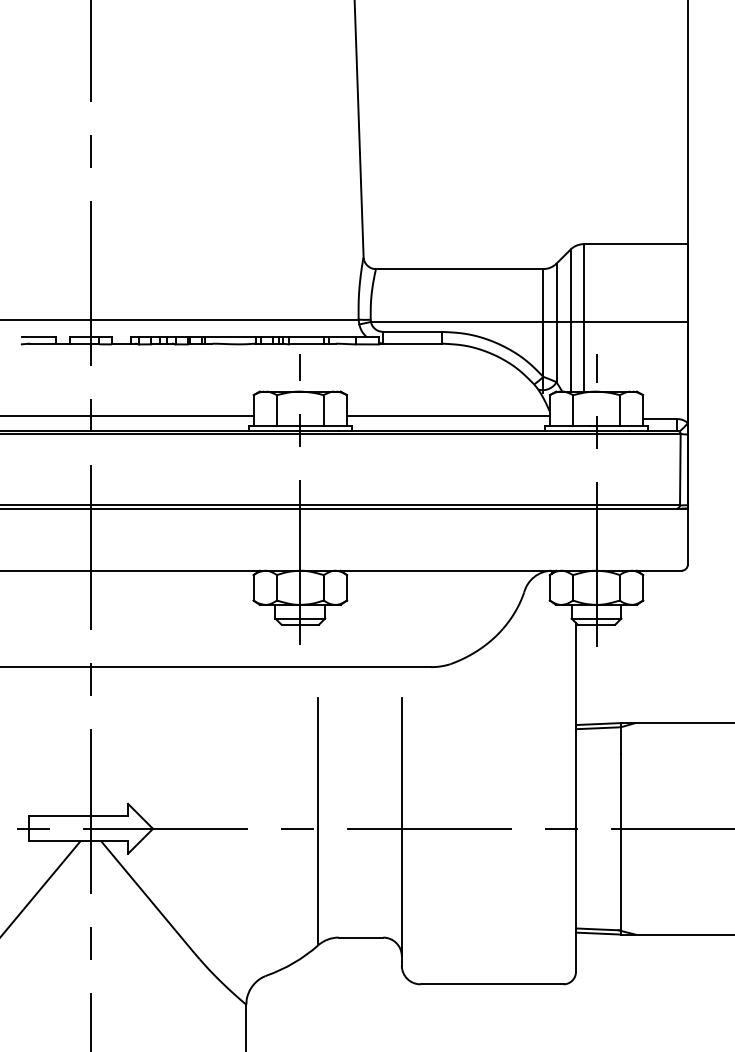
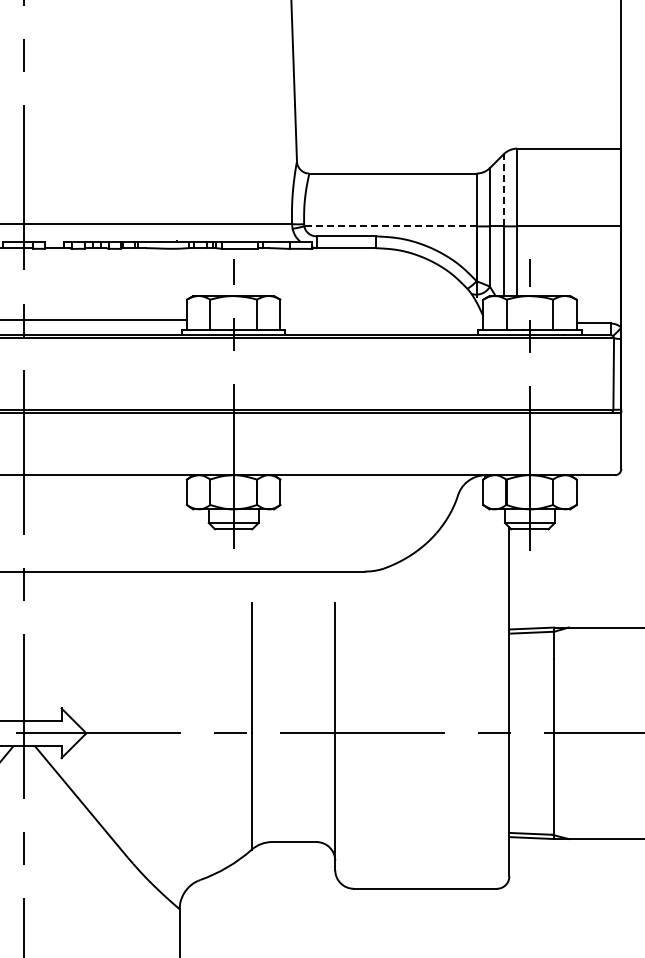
line: (570, 285) -> (503, 189), solid -> dashed
line: (456, 321) -> (389, 225), solid -> dashed
line: (447, 415) -> (380, 319), removed

